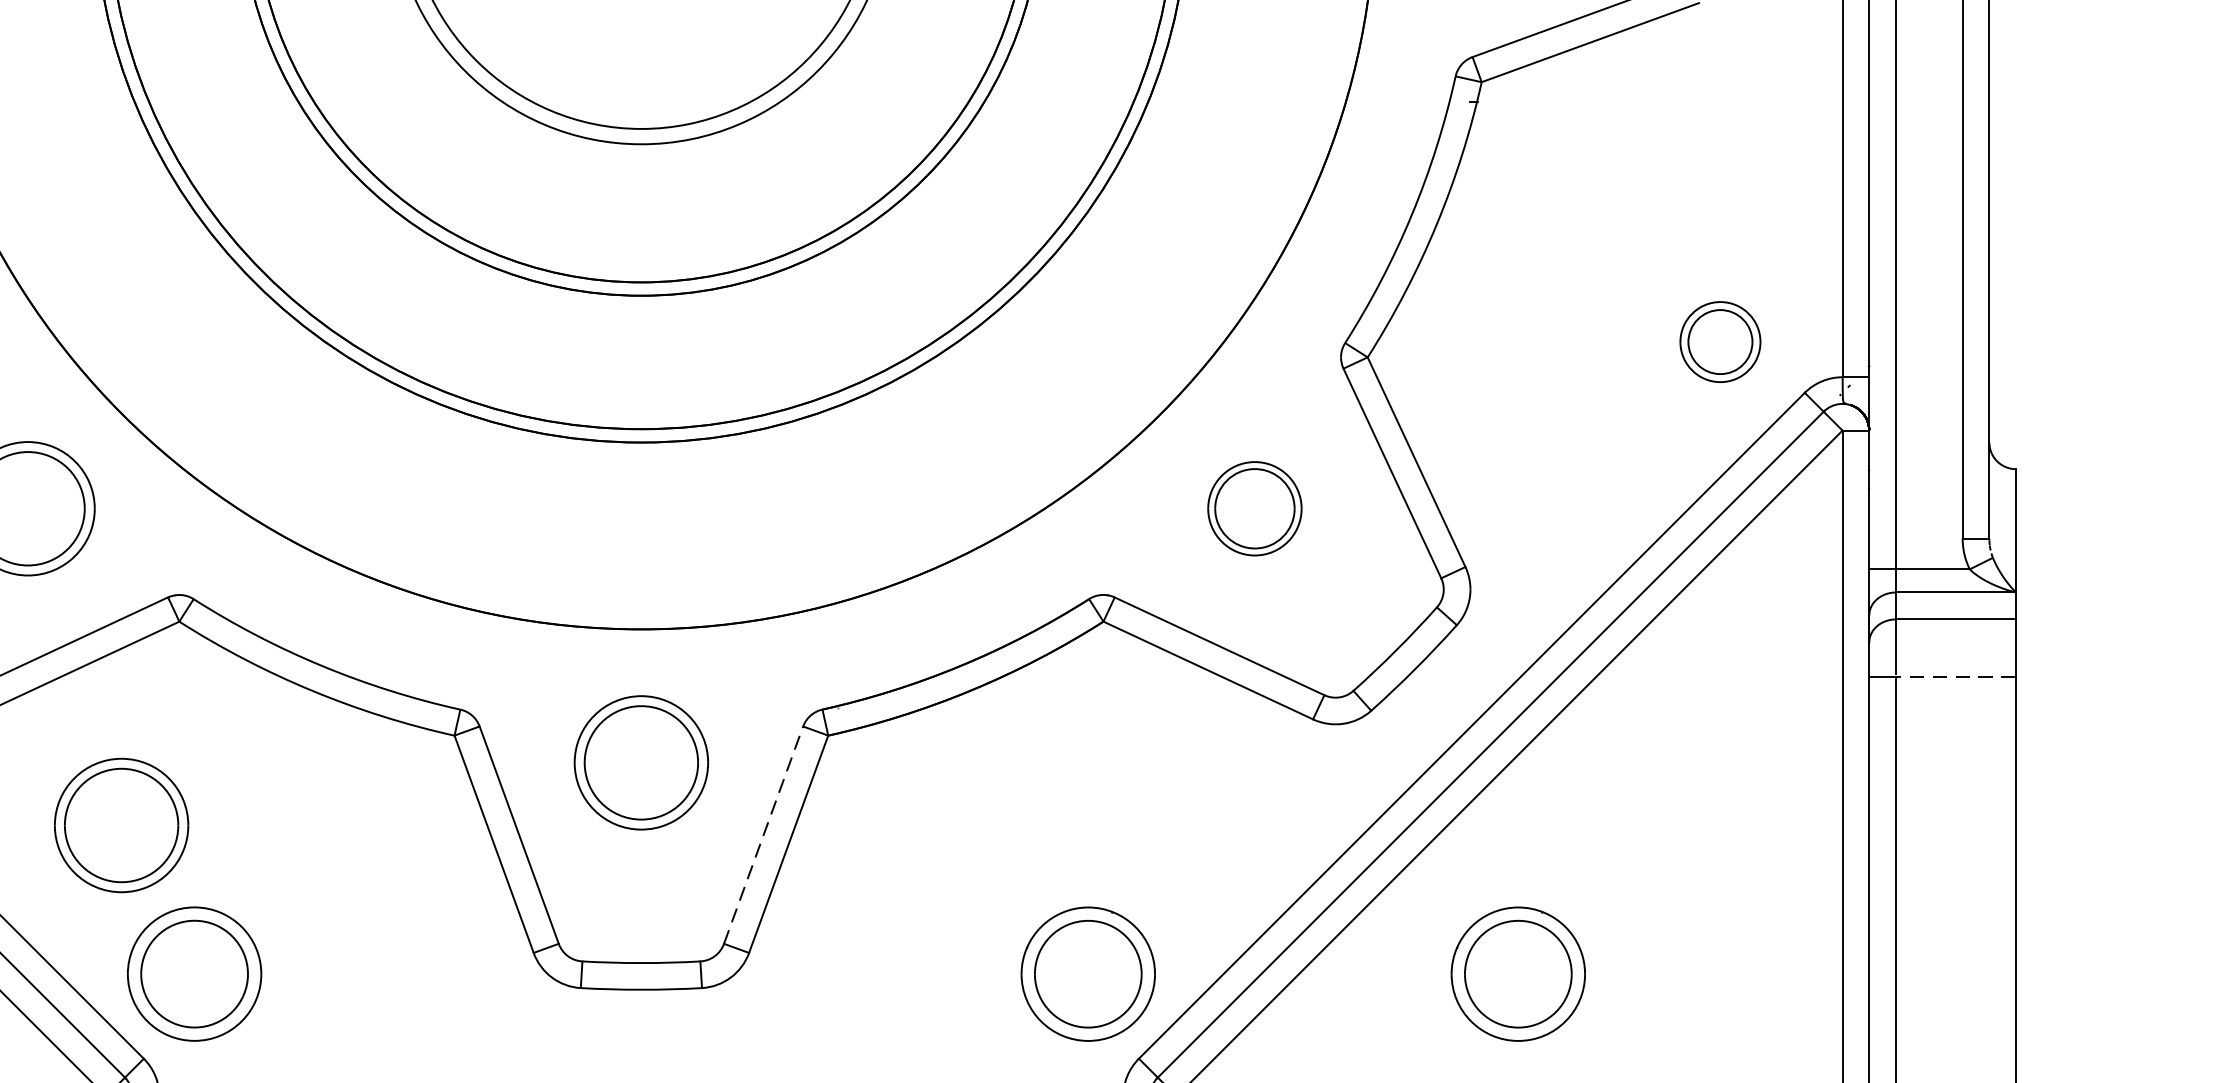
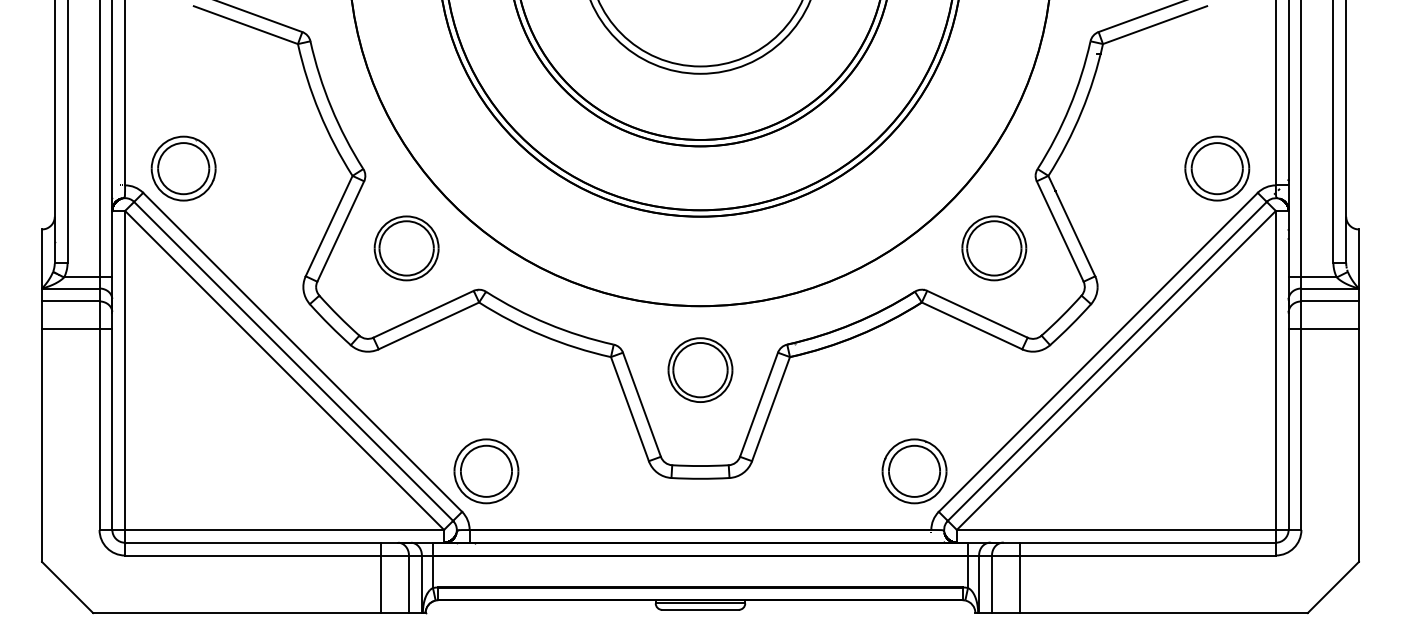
part: (1720, 341) -> (1217, 168), size x1.67
part: (1255, 508) -> (994, 248), size x1.43
line: (1956, 678) -> (1330, 329), dashed -> solid
part: (121, 824) -> (451, 399), removed
line: (764, 834) -> (759, 404), dashed -> solid
part: (1518, 974) -> (1120, 471), removed

